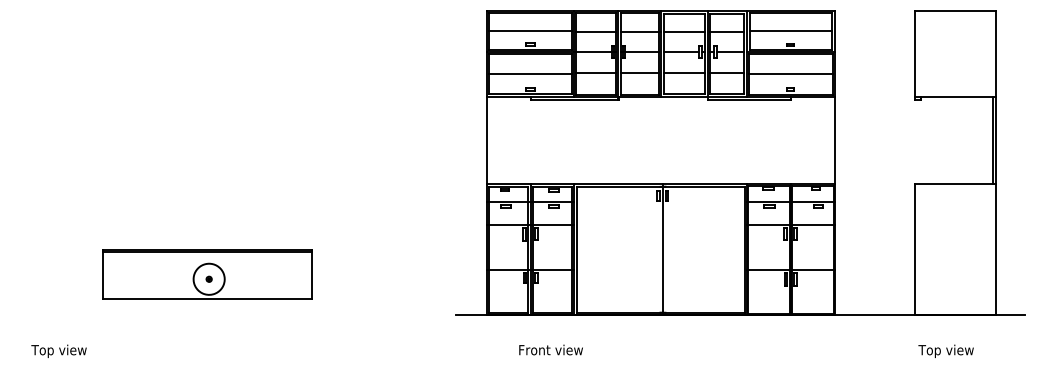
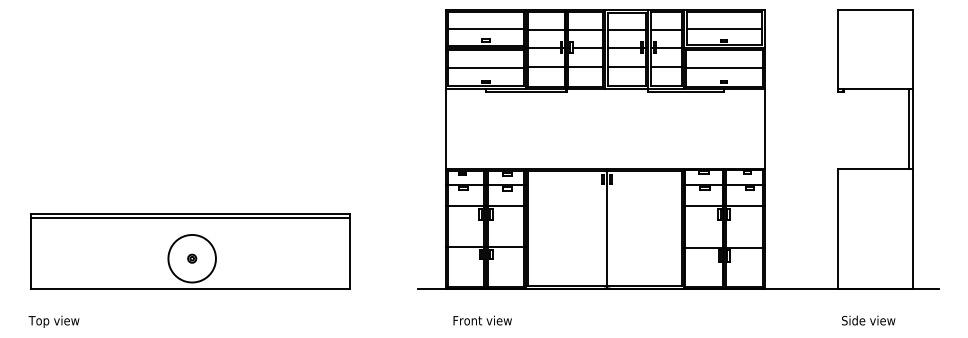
part: (208, 274) -> (190, 251), size x1.67
text: (550, 349) -> (482, 320), moved
text: (948, 350) -> (868, 321), Top view -> Side view

